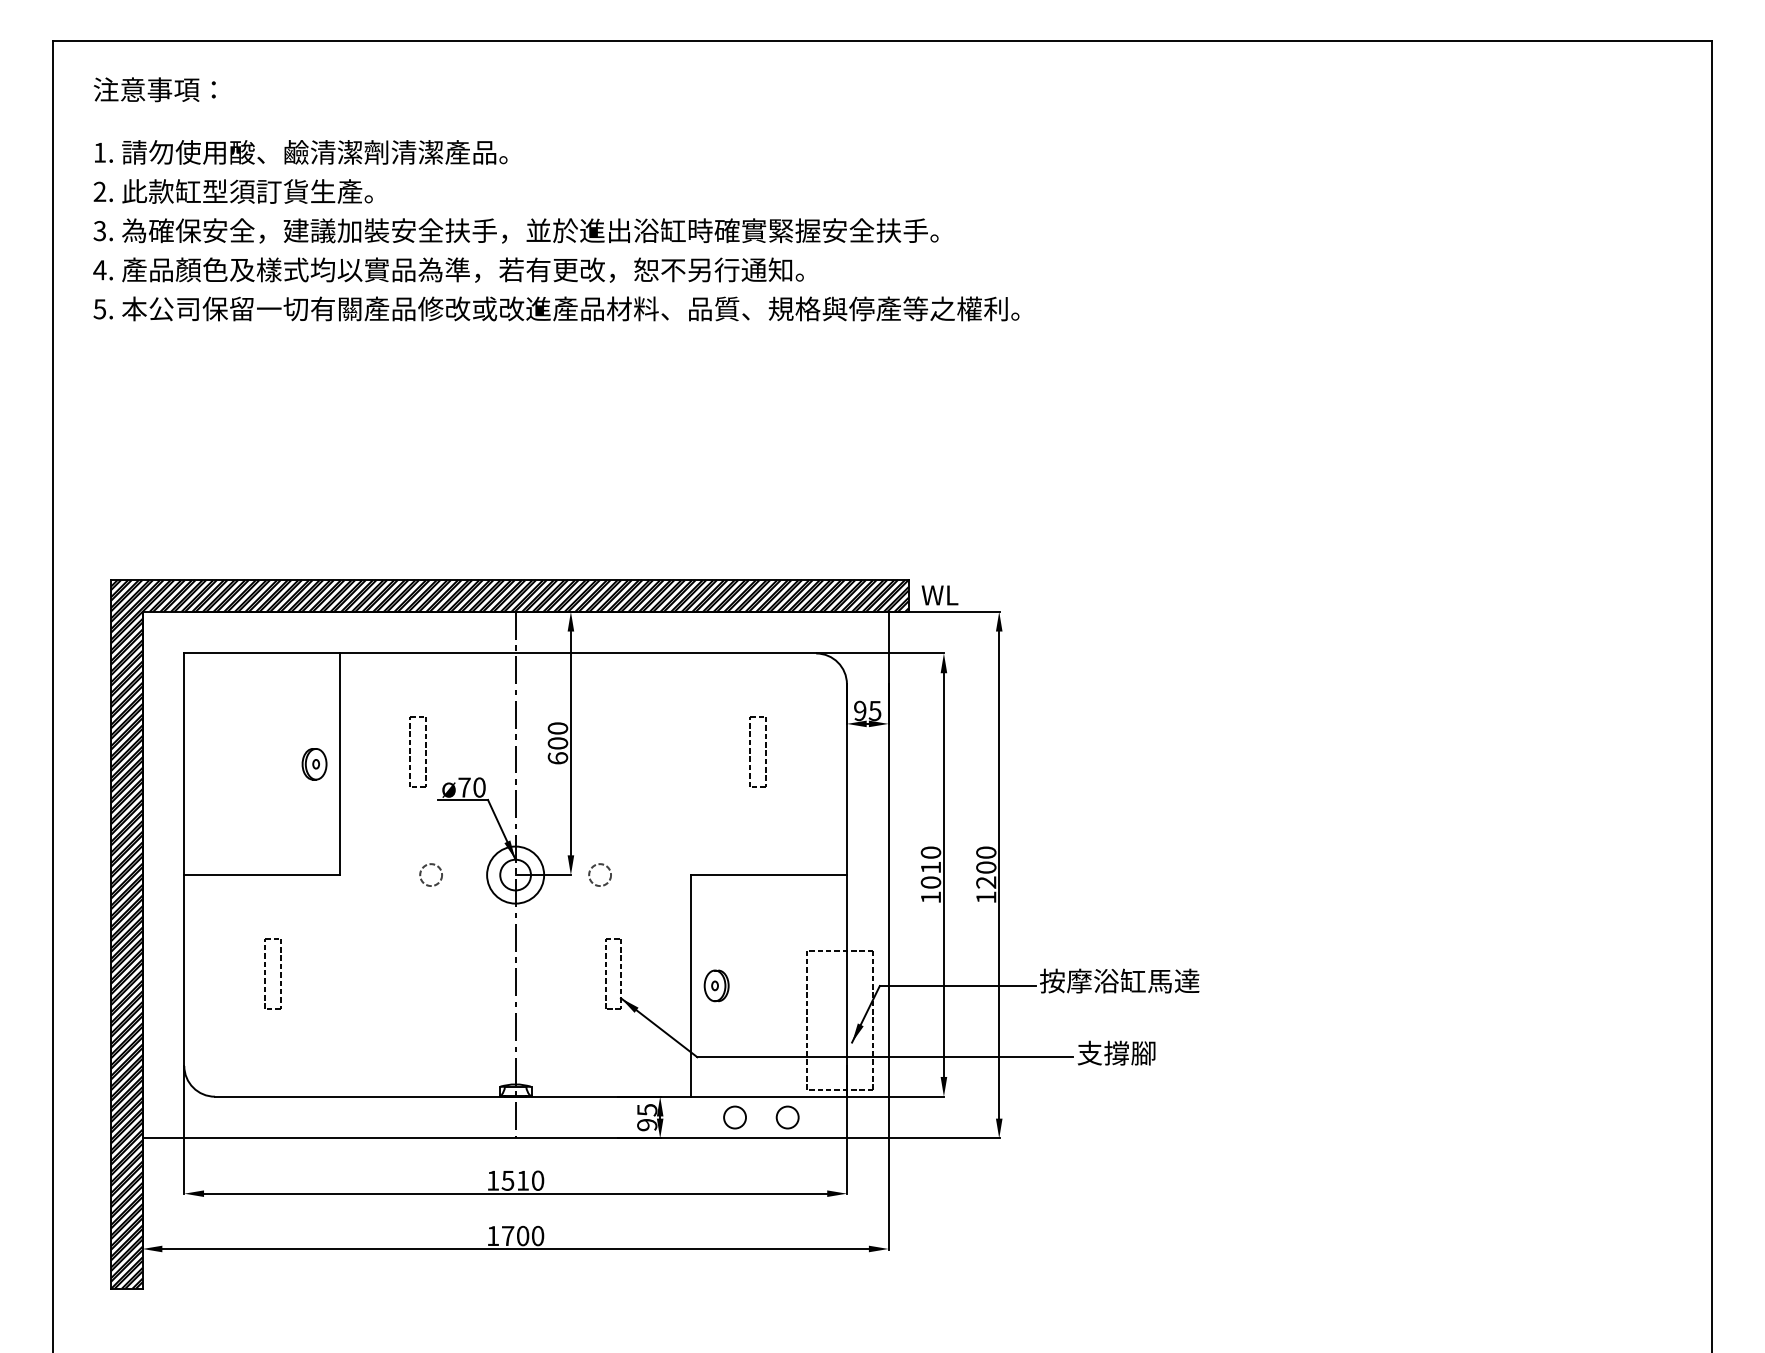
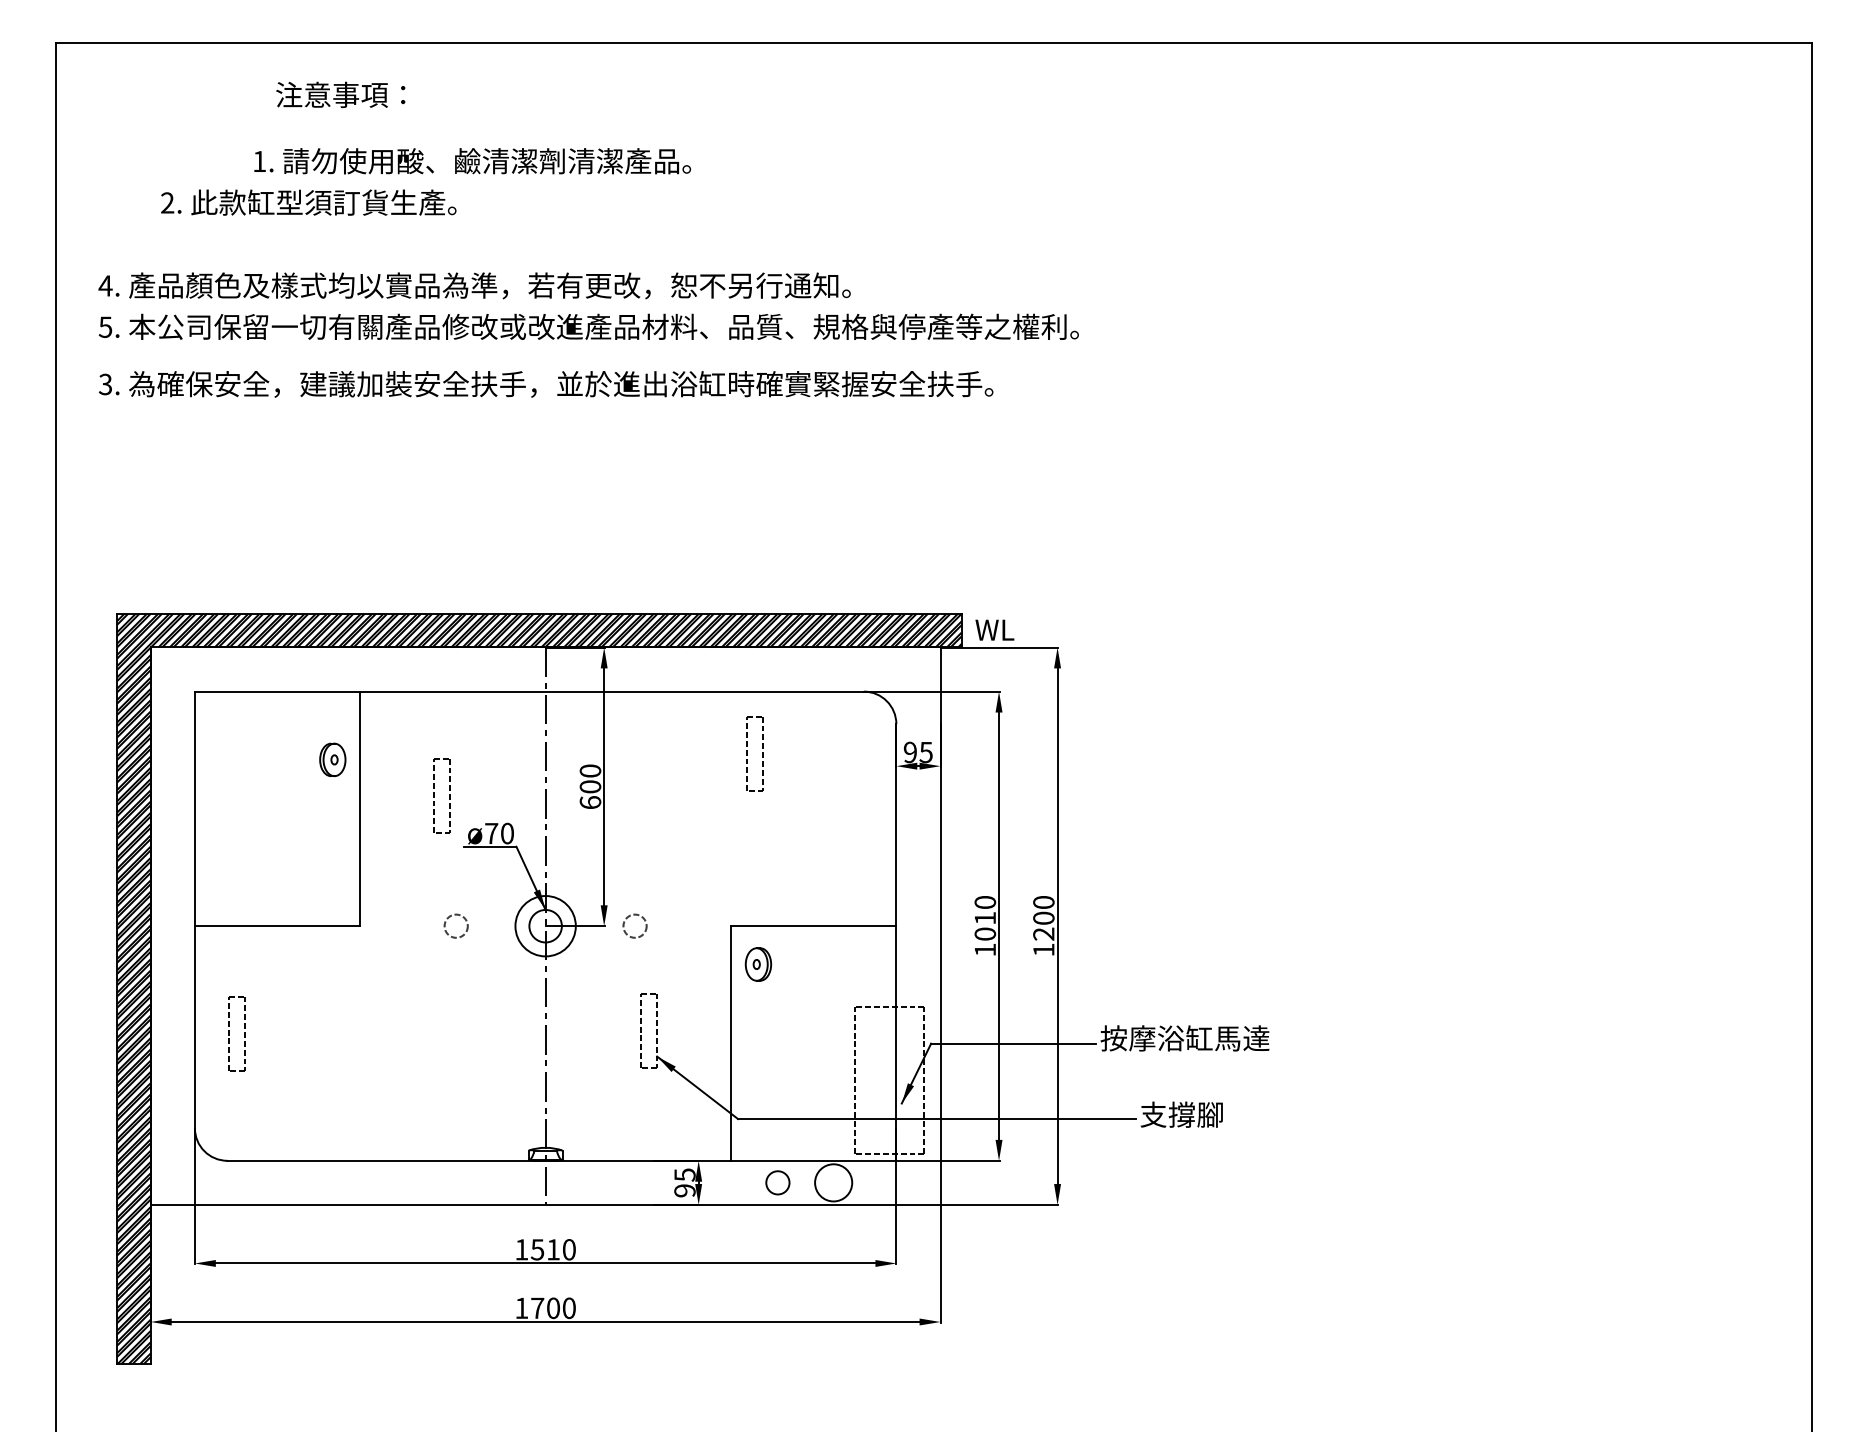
text: (154, 89) -> (340, 94), moved
text: (301, 152) -> (472, 161), moved
text: (233, 191) -> (308, 202), moved
text: (516, 231) -> (546, 384), moved
part: (750, 751) -> (747, 753), moved
part: (314, 763) -> (332, 759), moved
part: (266, 973) -> (229, 1033), moved
part: (716, 985) -> (758, 964), moved
circle: (787, 1117) -> (833, 1182), size x1.6

